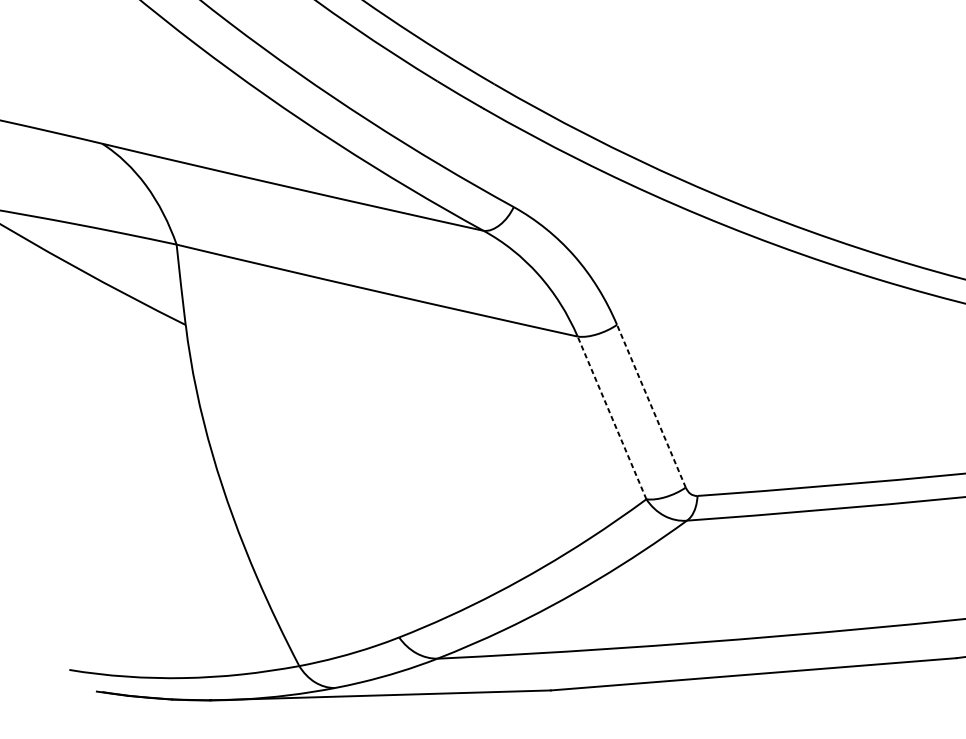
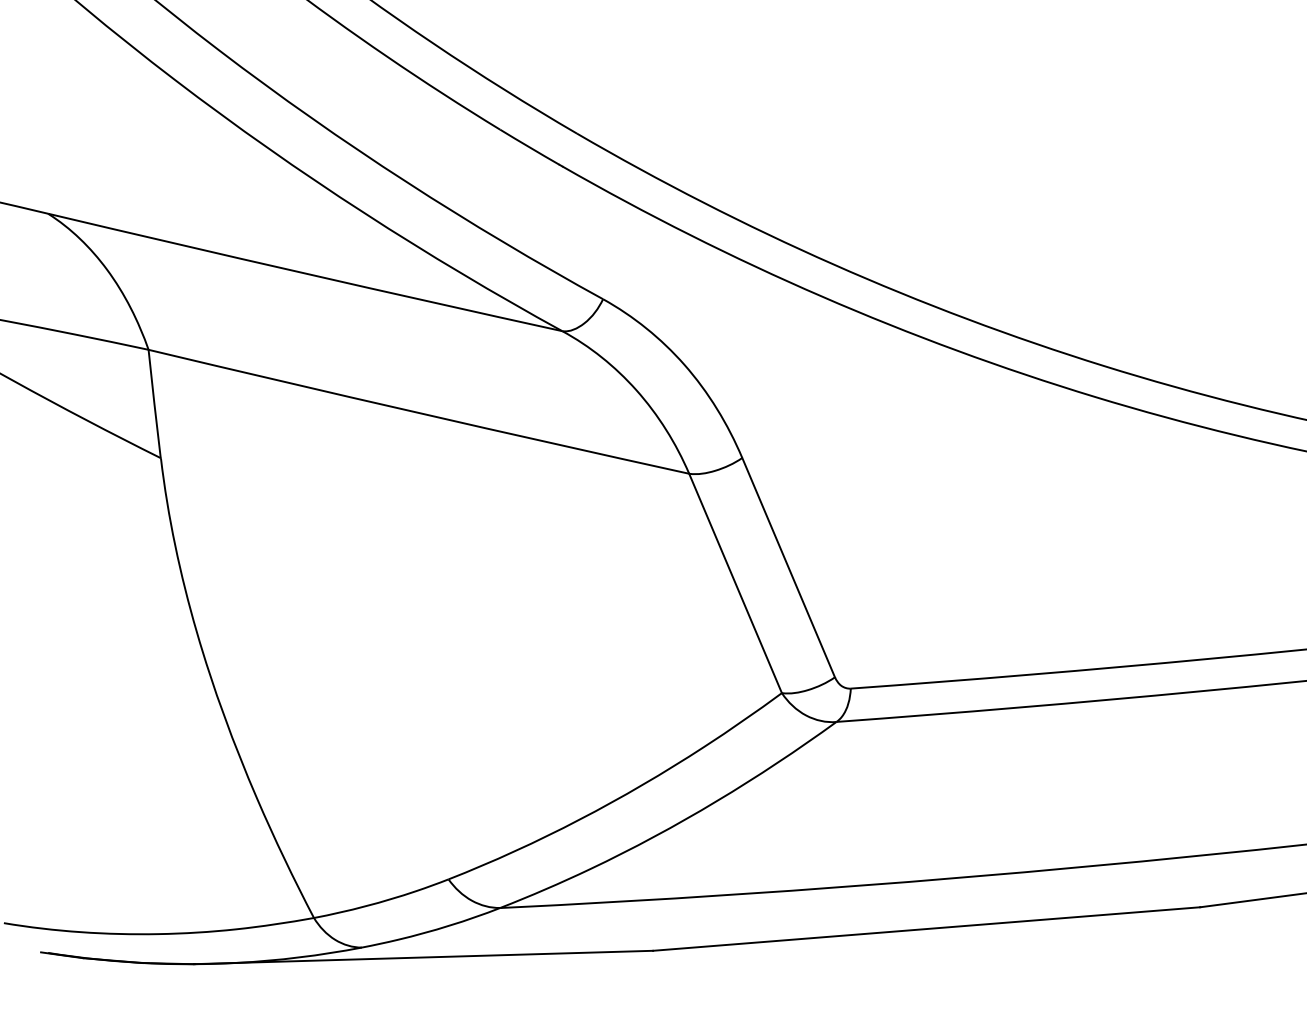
line: (651, 406) -> (788, 567), dashed -> solid
line: (612, 417) -> (735, 582), dashed -> solid

